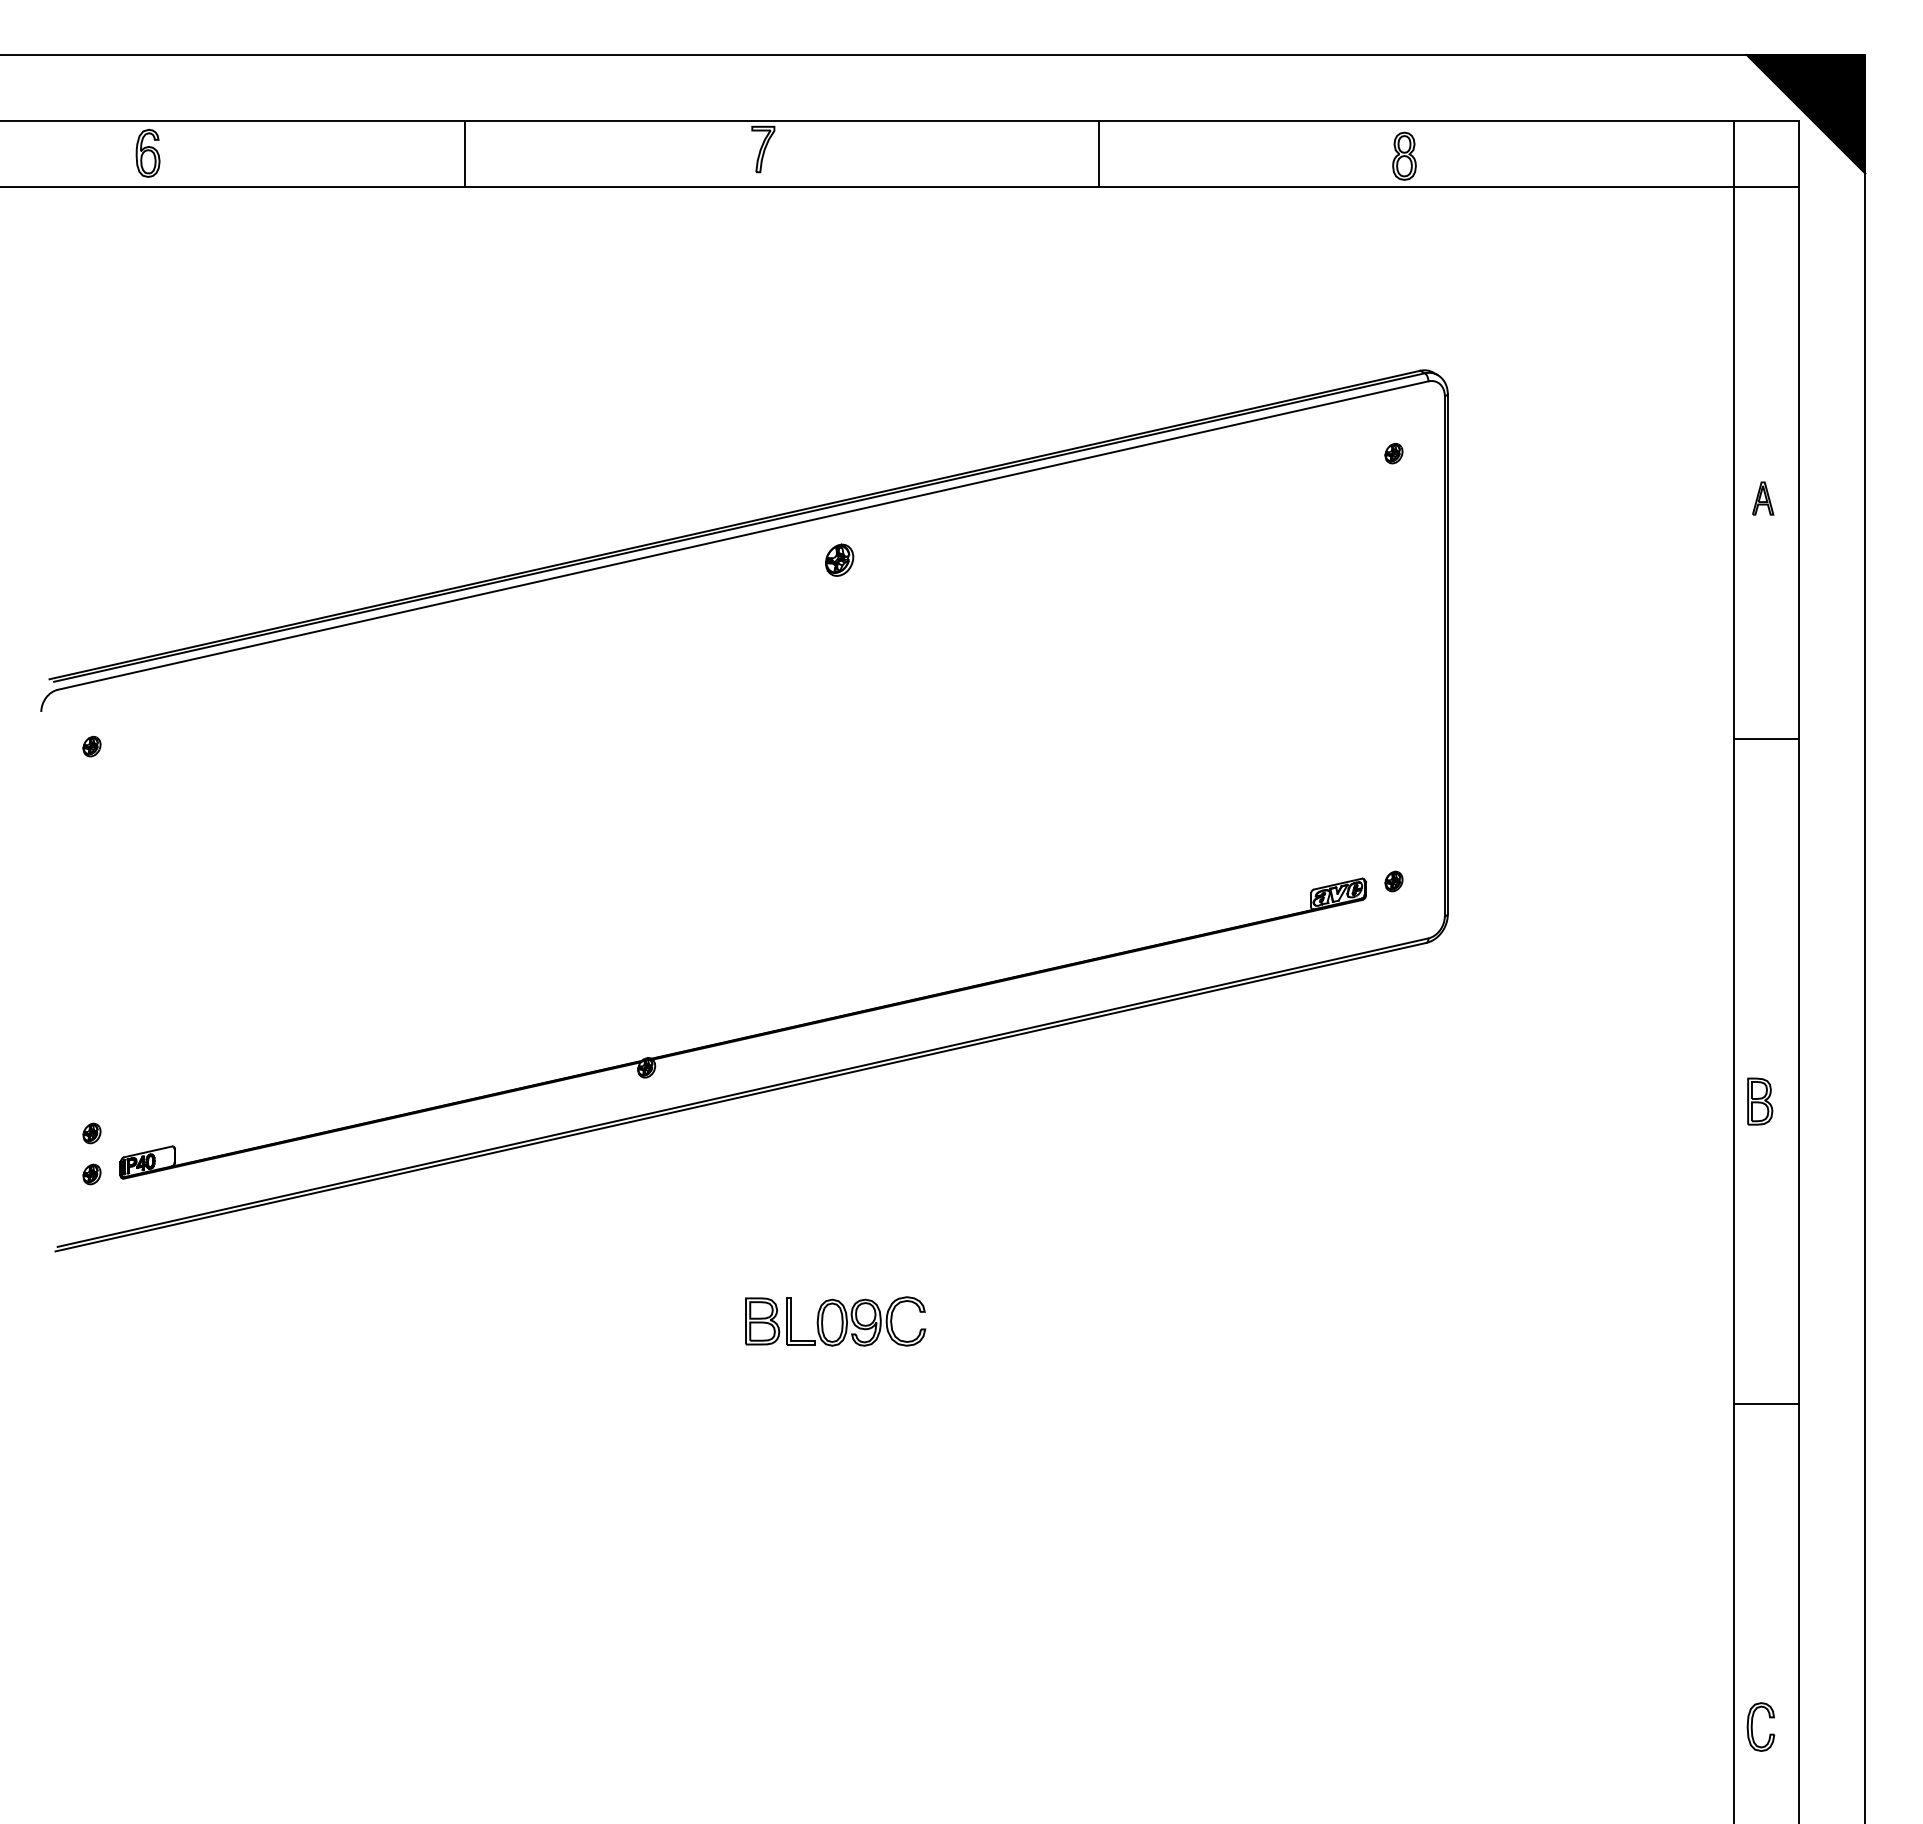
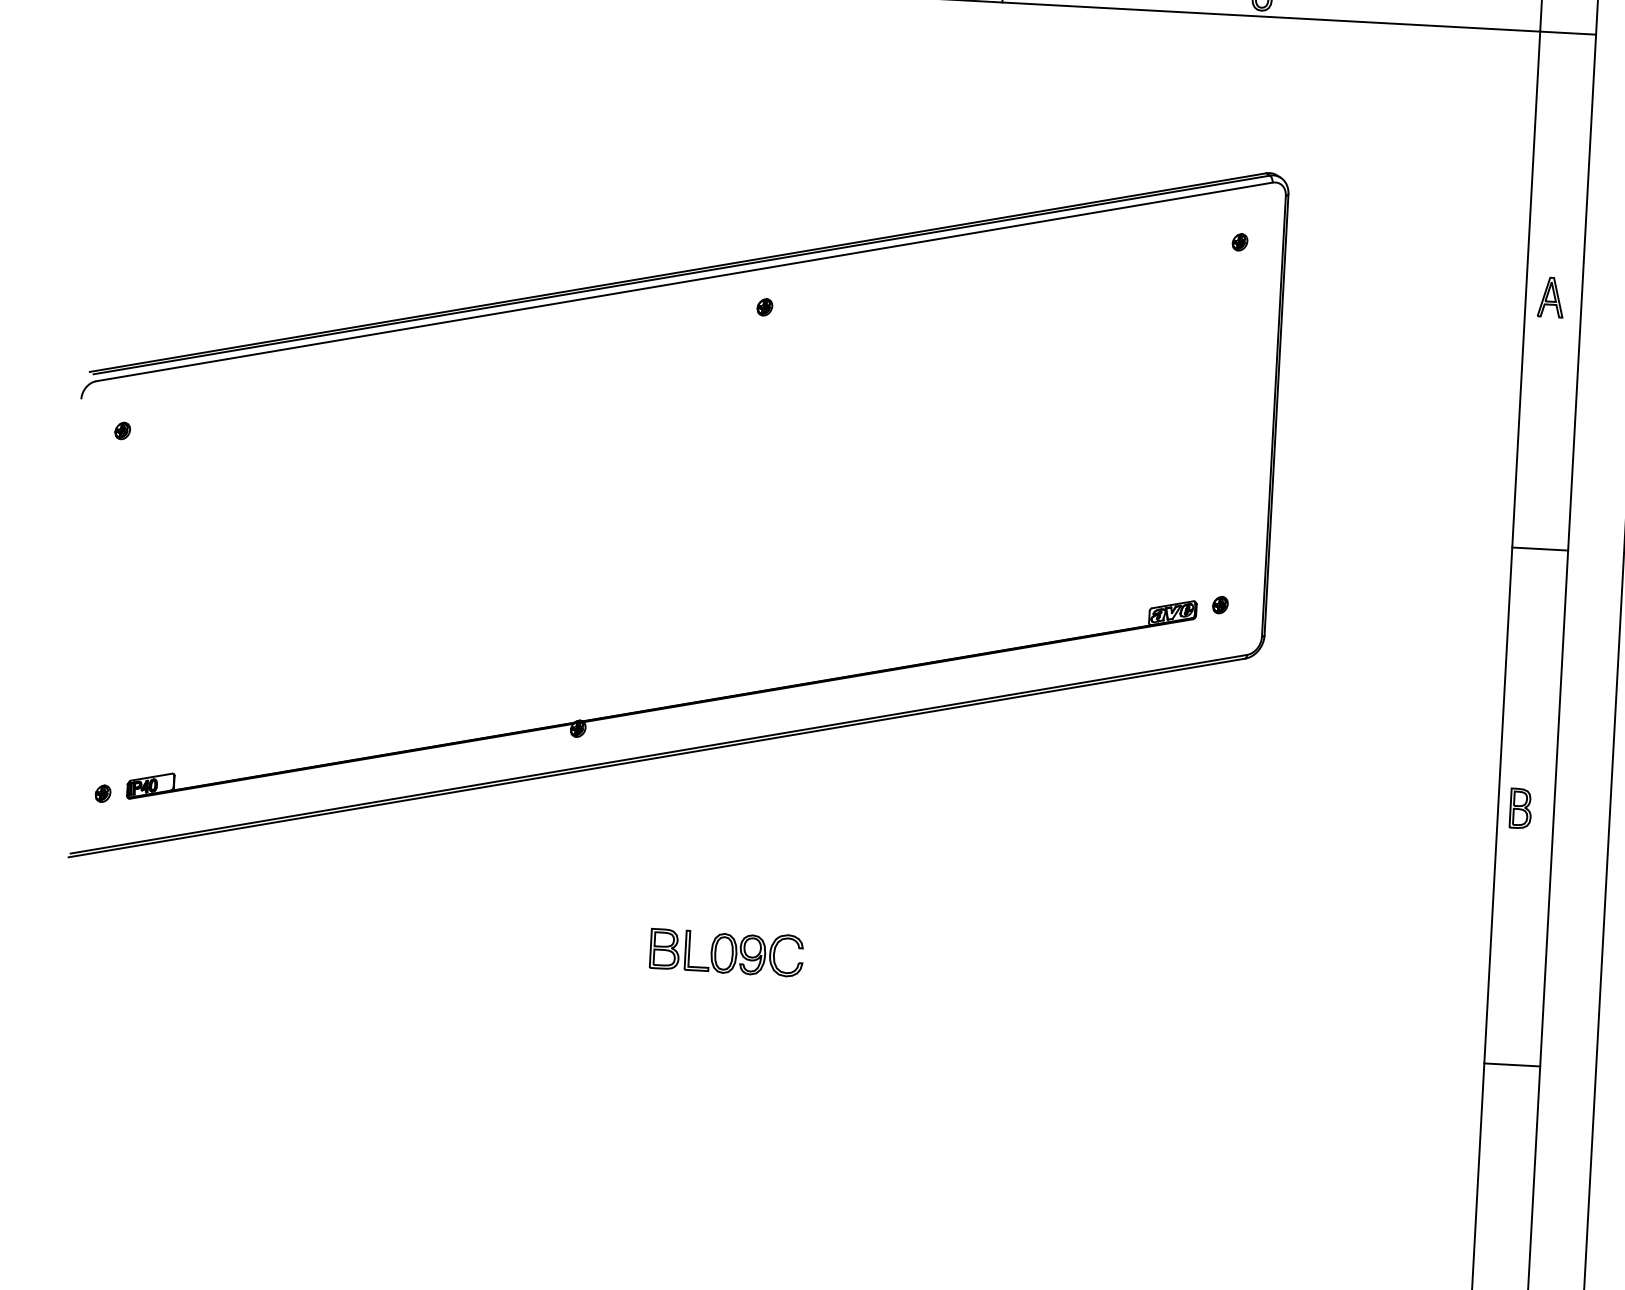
part: (1762, 498) -> (1550, 297), size x1.43
part: (838, 560) -> (764, 307), size x0.62
line: (1766, 739) -> (1540, 549), moved
part: (91, 1133) -> (104, 758), removed

